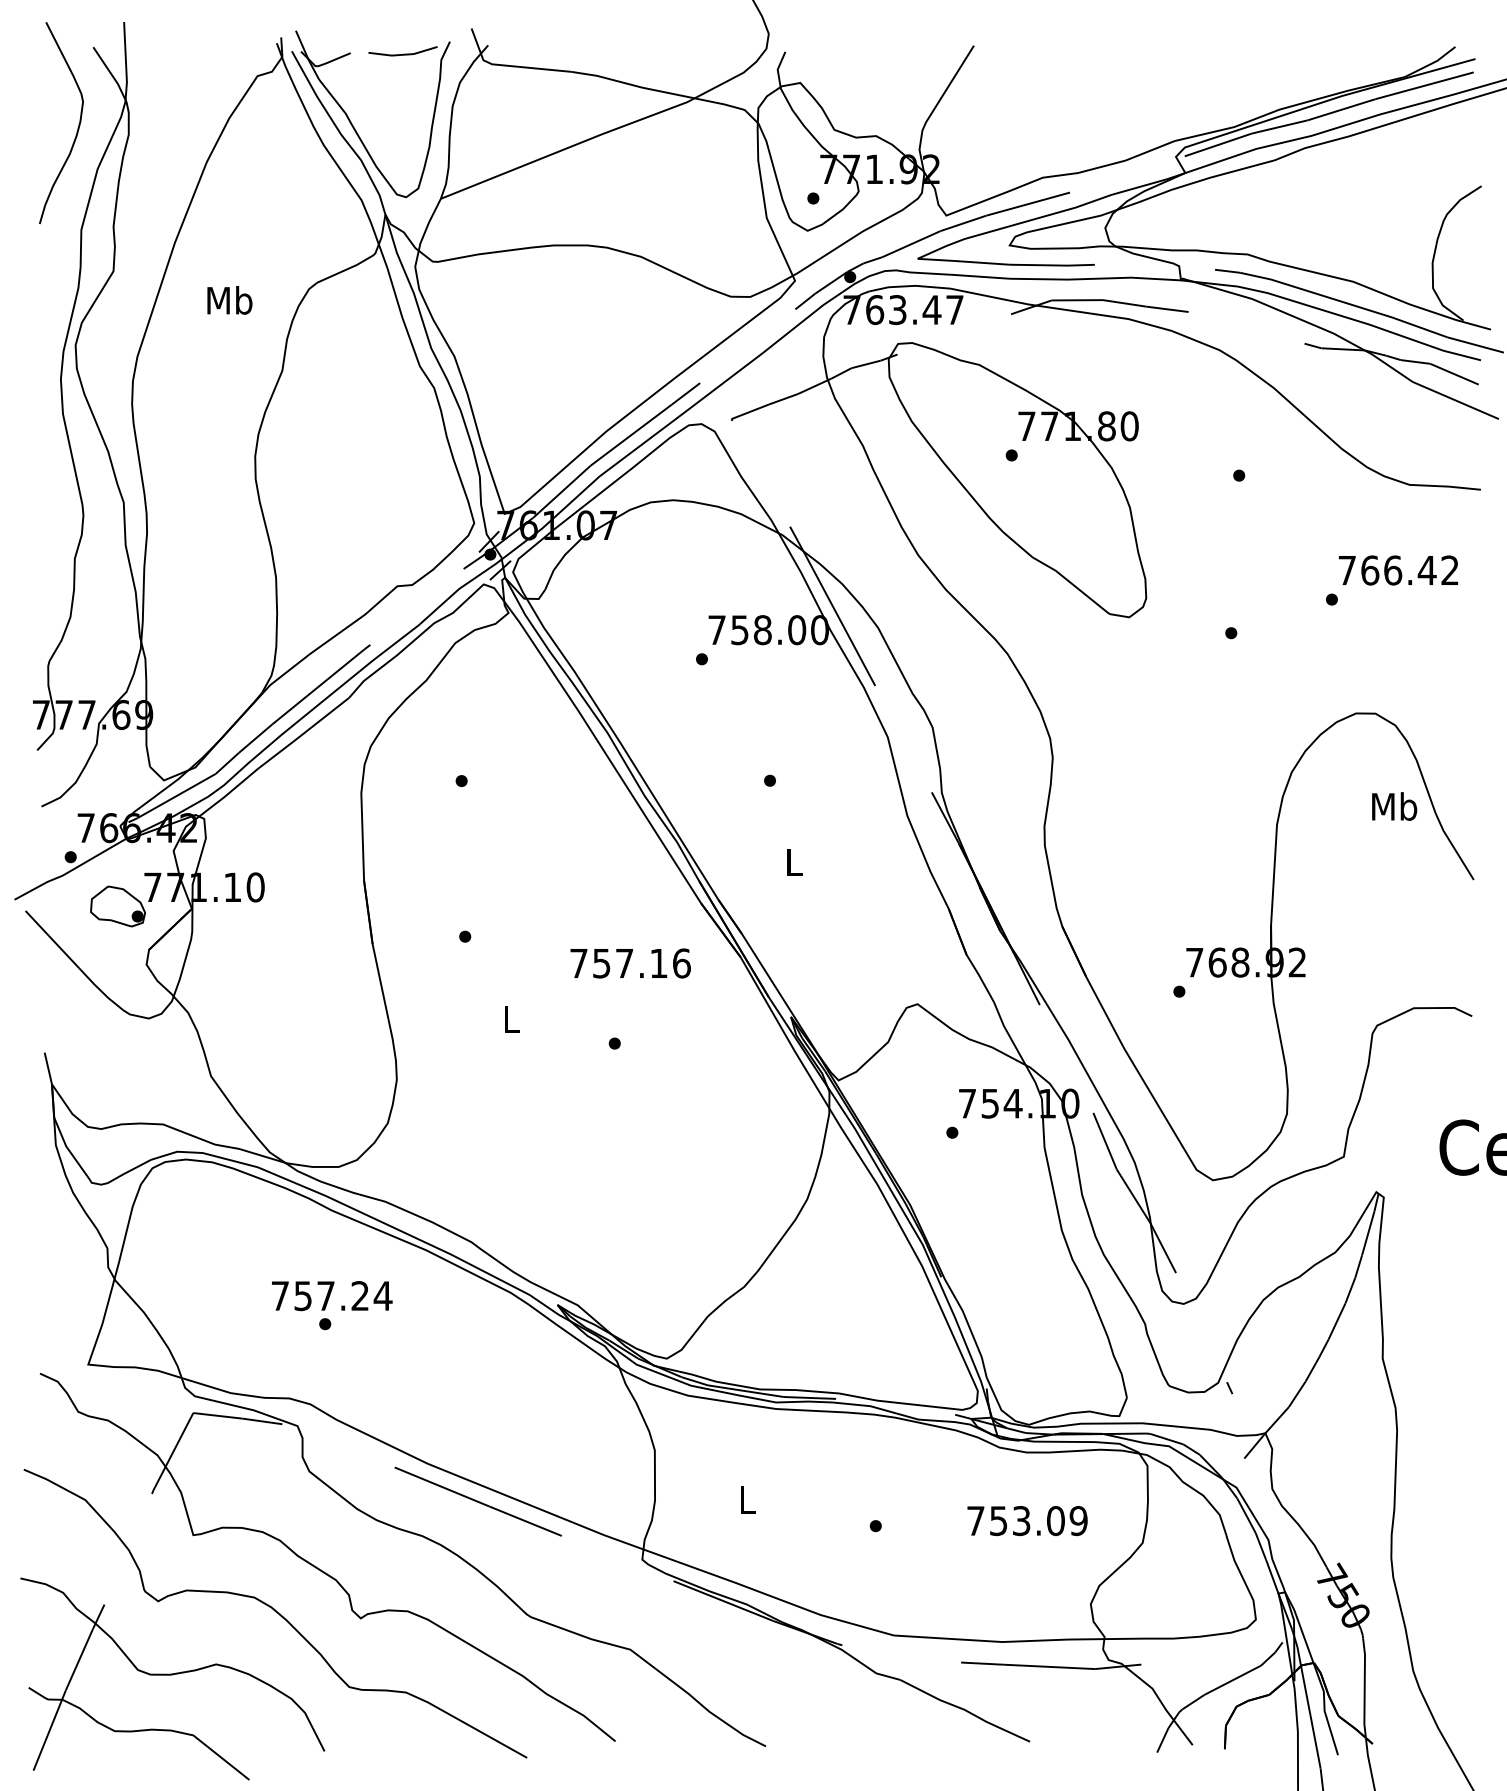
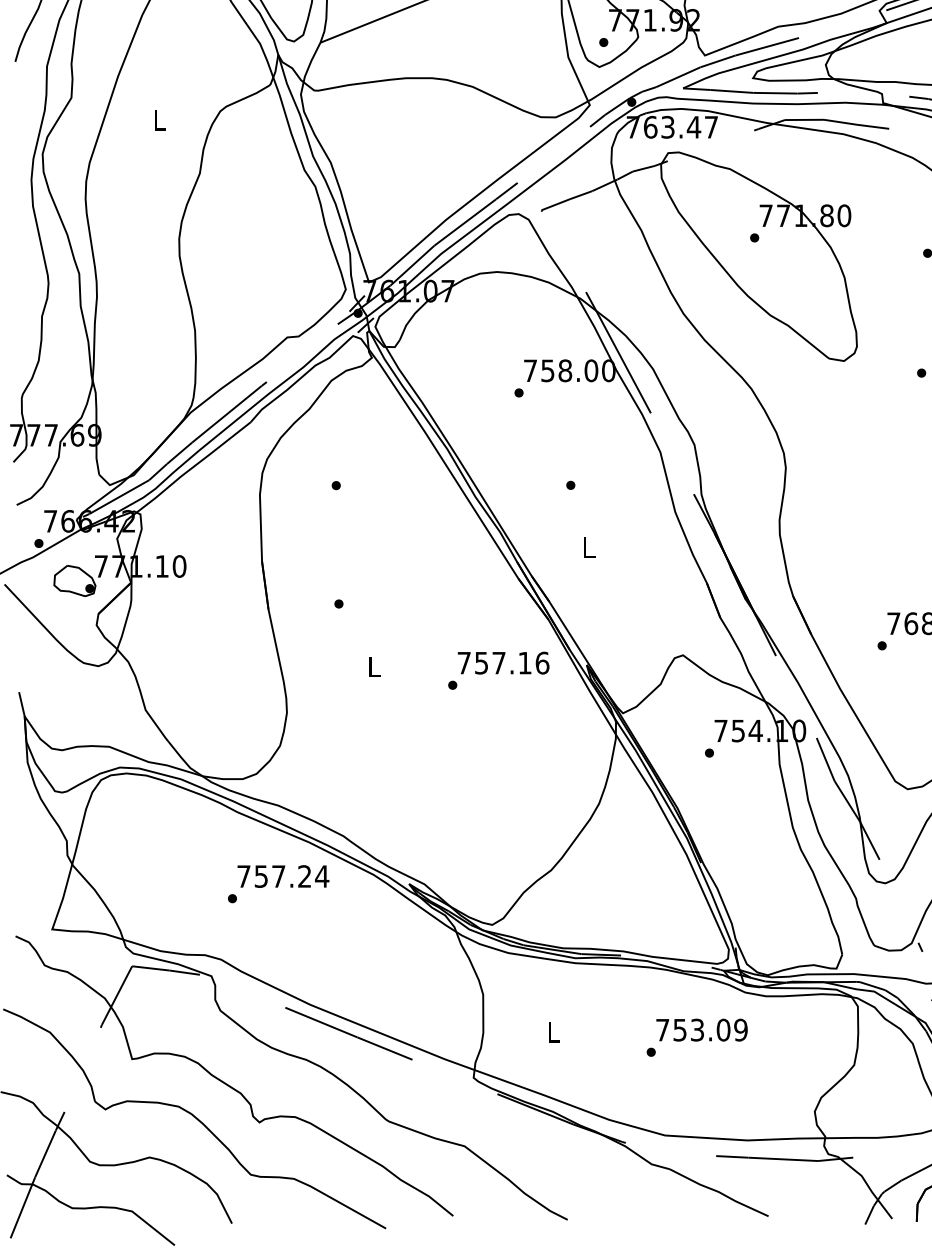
text: (229, 300) -> (159, 120), Mb -> L
text: (630, 963) -> (503, 663), moved
text: (332, 1296) -> (283, 876), moved
text: (1027, 1521) -> (701, 1030), moved

